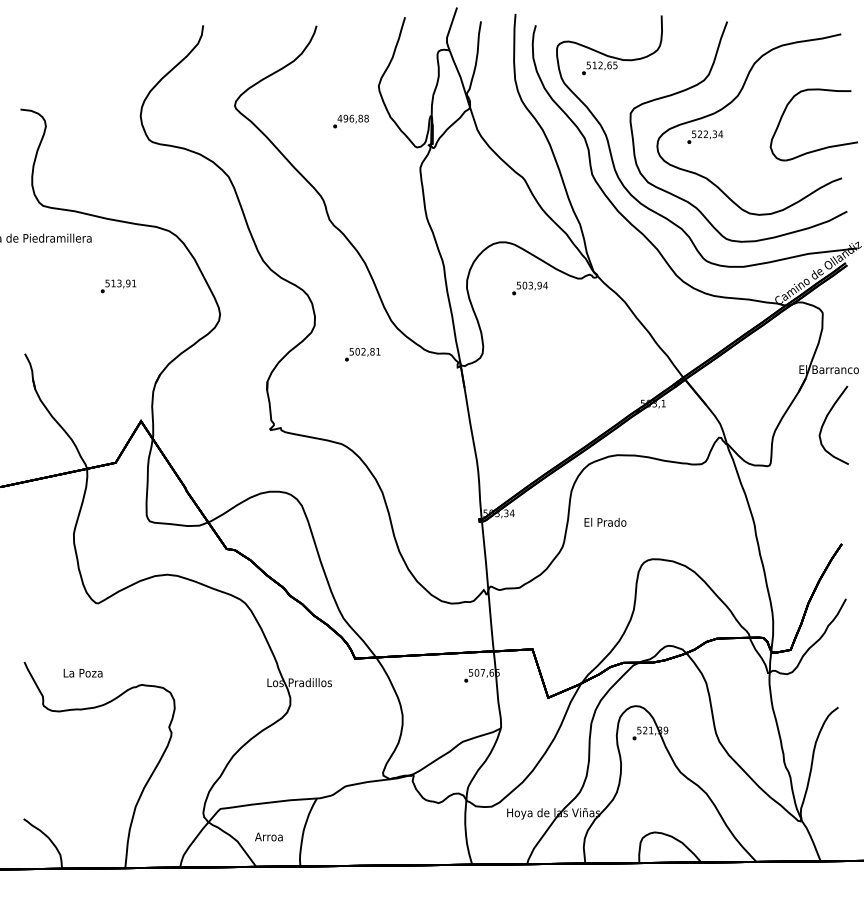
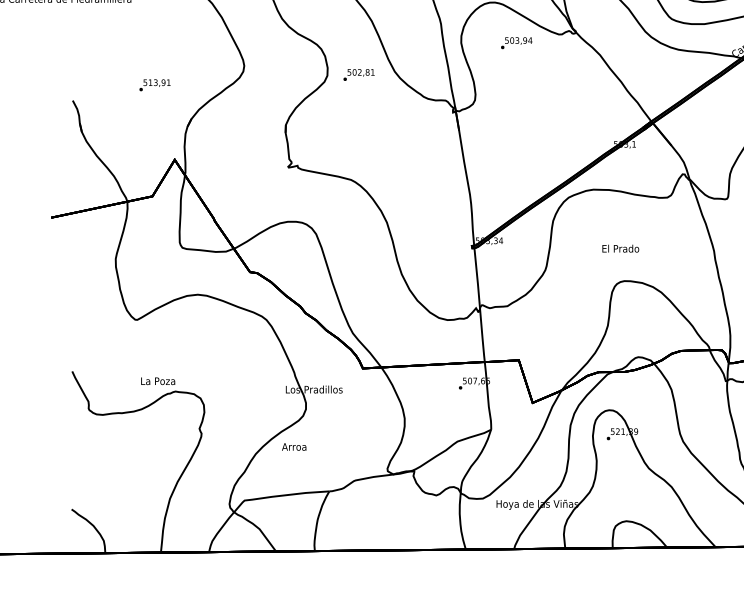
text: (118, 286) -> (154, 85), moved
text: (362, 354) -> (358, 74), moved
text: (605, 521) -> (620, 247), moved
text: (82, 672) -> (157, 380), moved
text: (268, 836) -> (293, 446), moved

